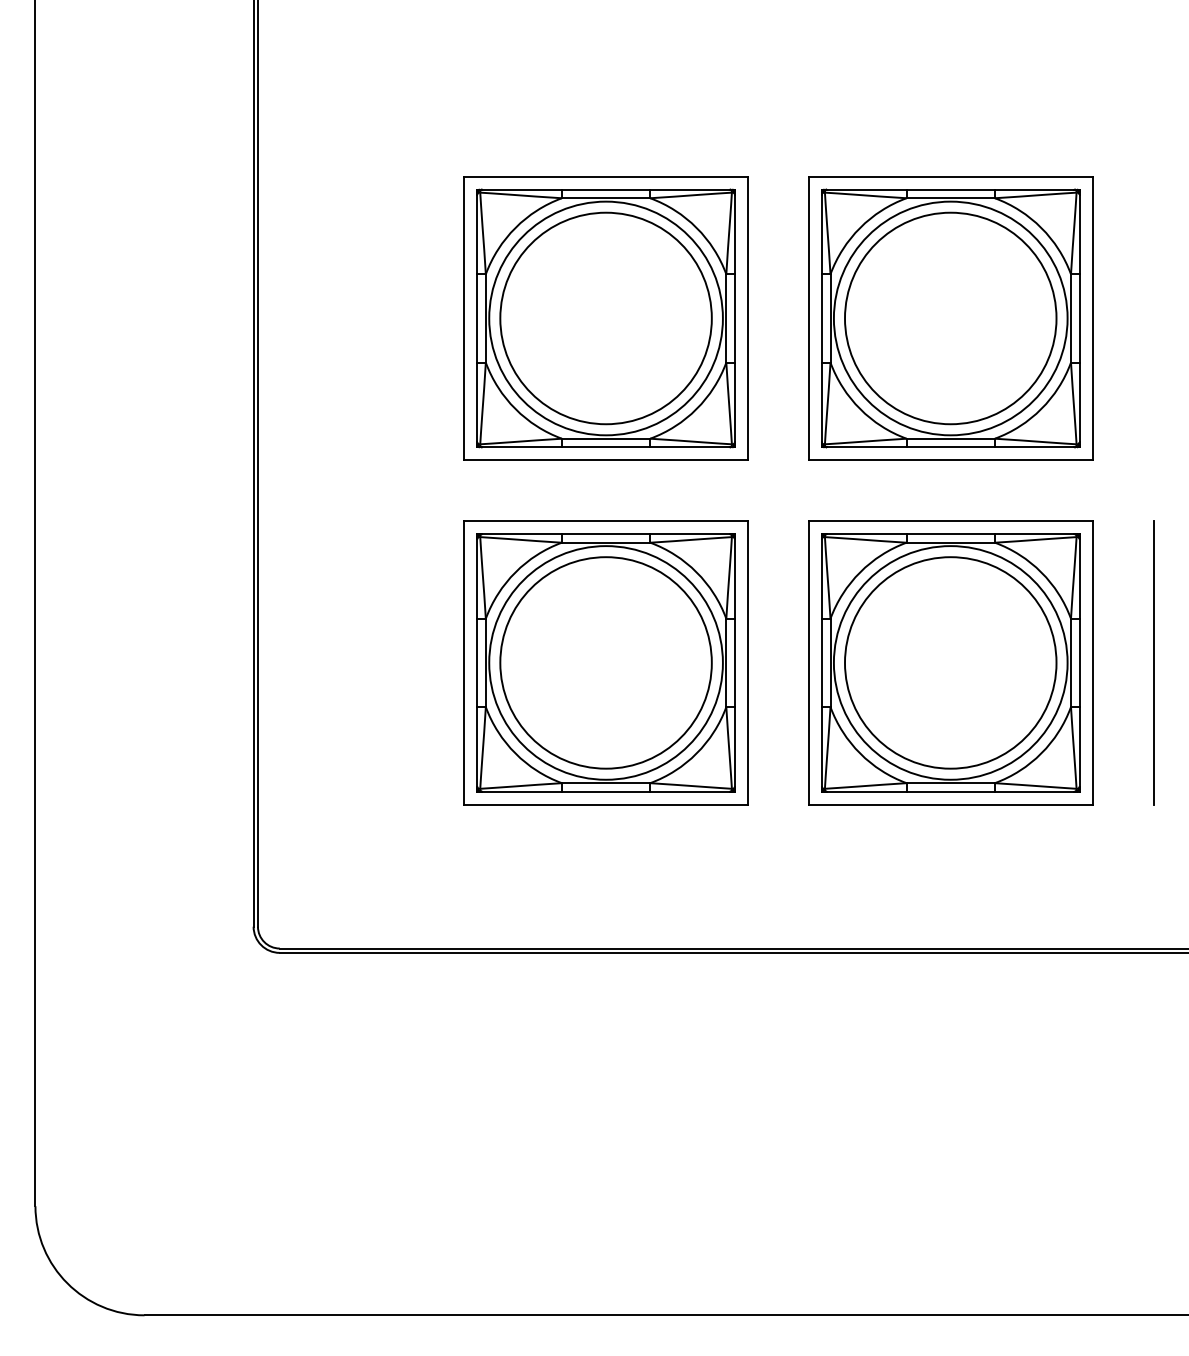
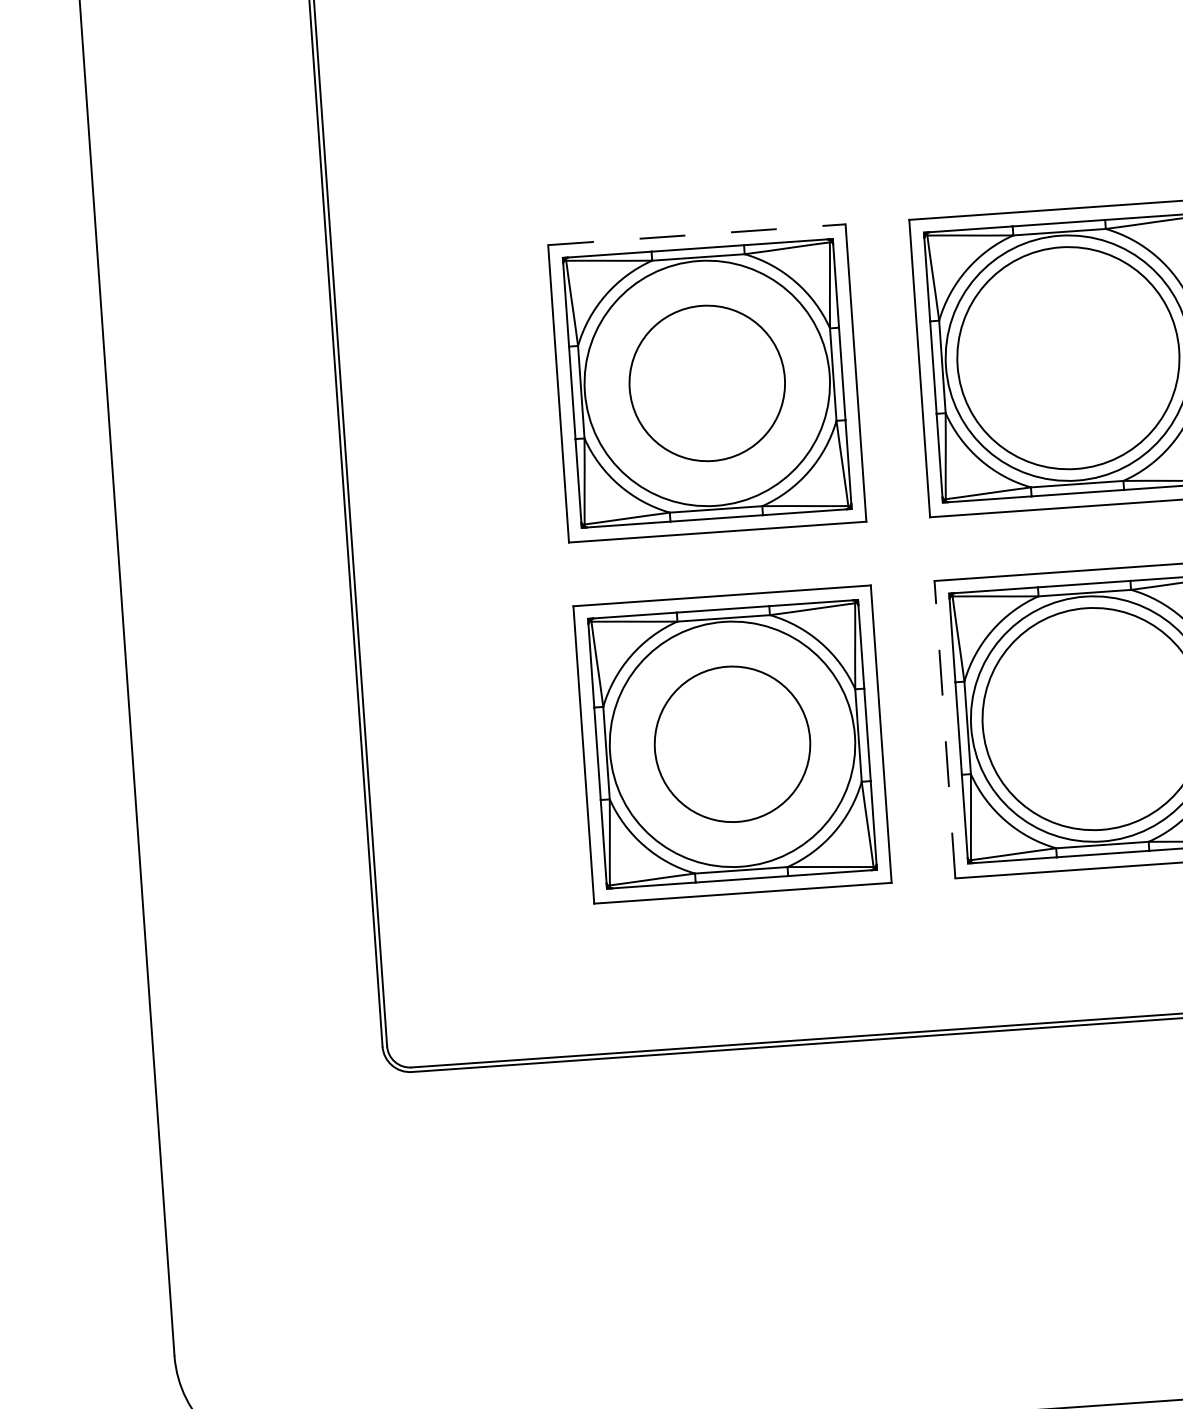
line: (606, 176) -> (697, 234), solid -> dashed
circle: (605, 318) -> (706, 383), size x0.7
circle: (605, 662) -> (731, 743), size x0.7
line: (808, 663) -> (944, 730), solid -> dashed

